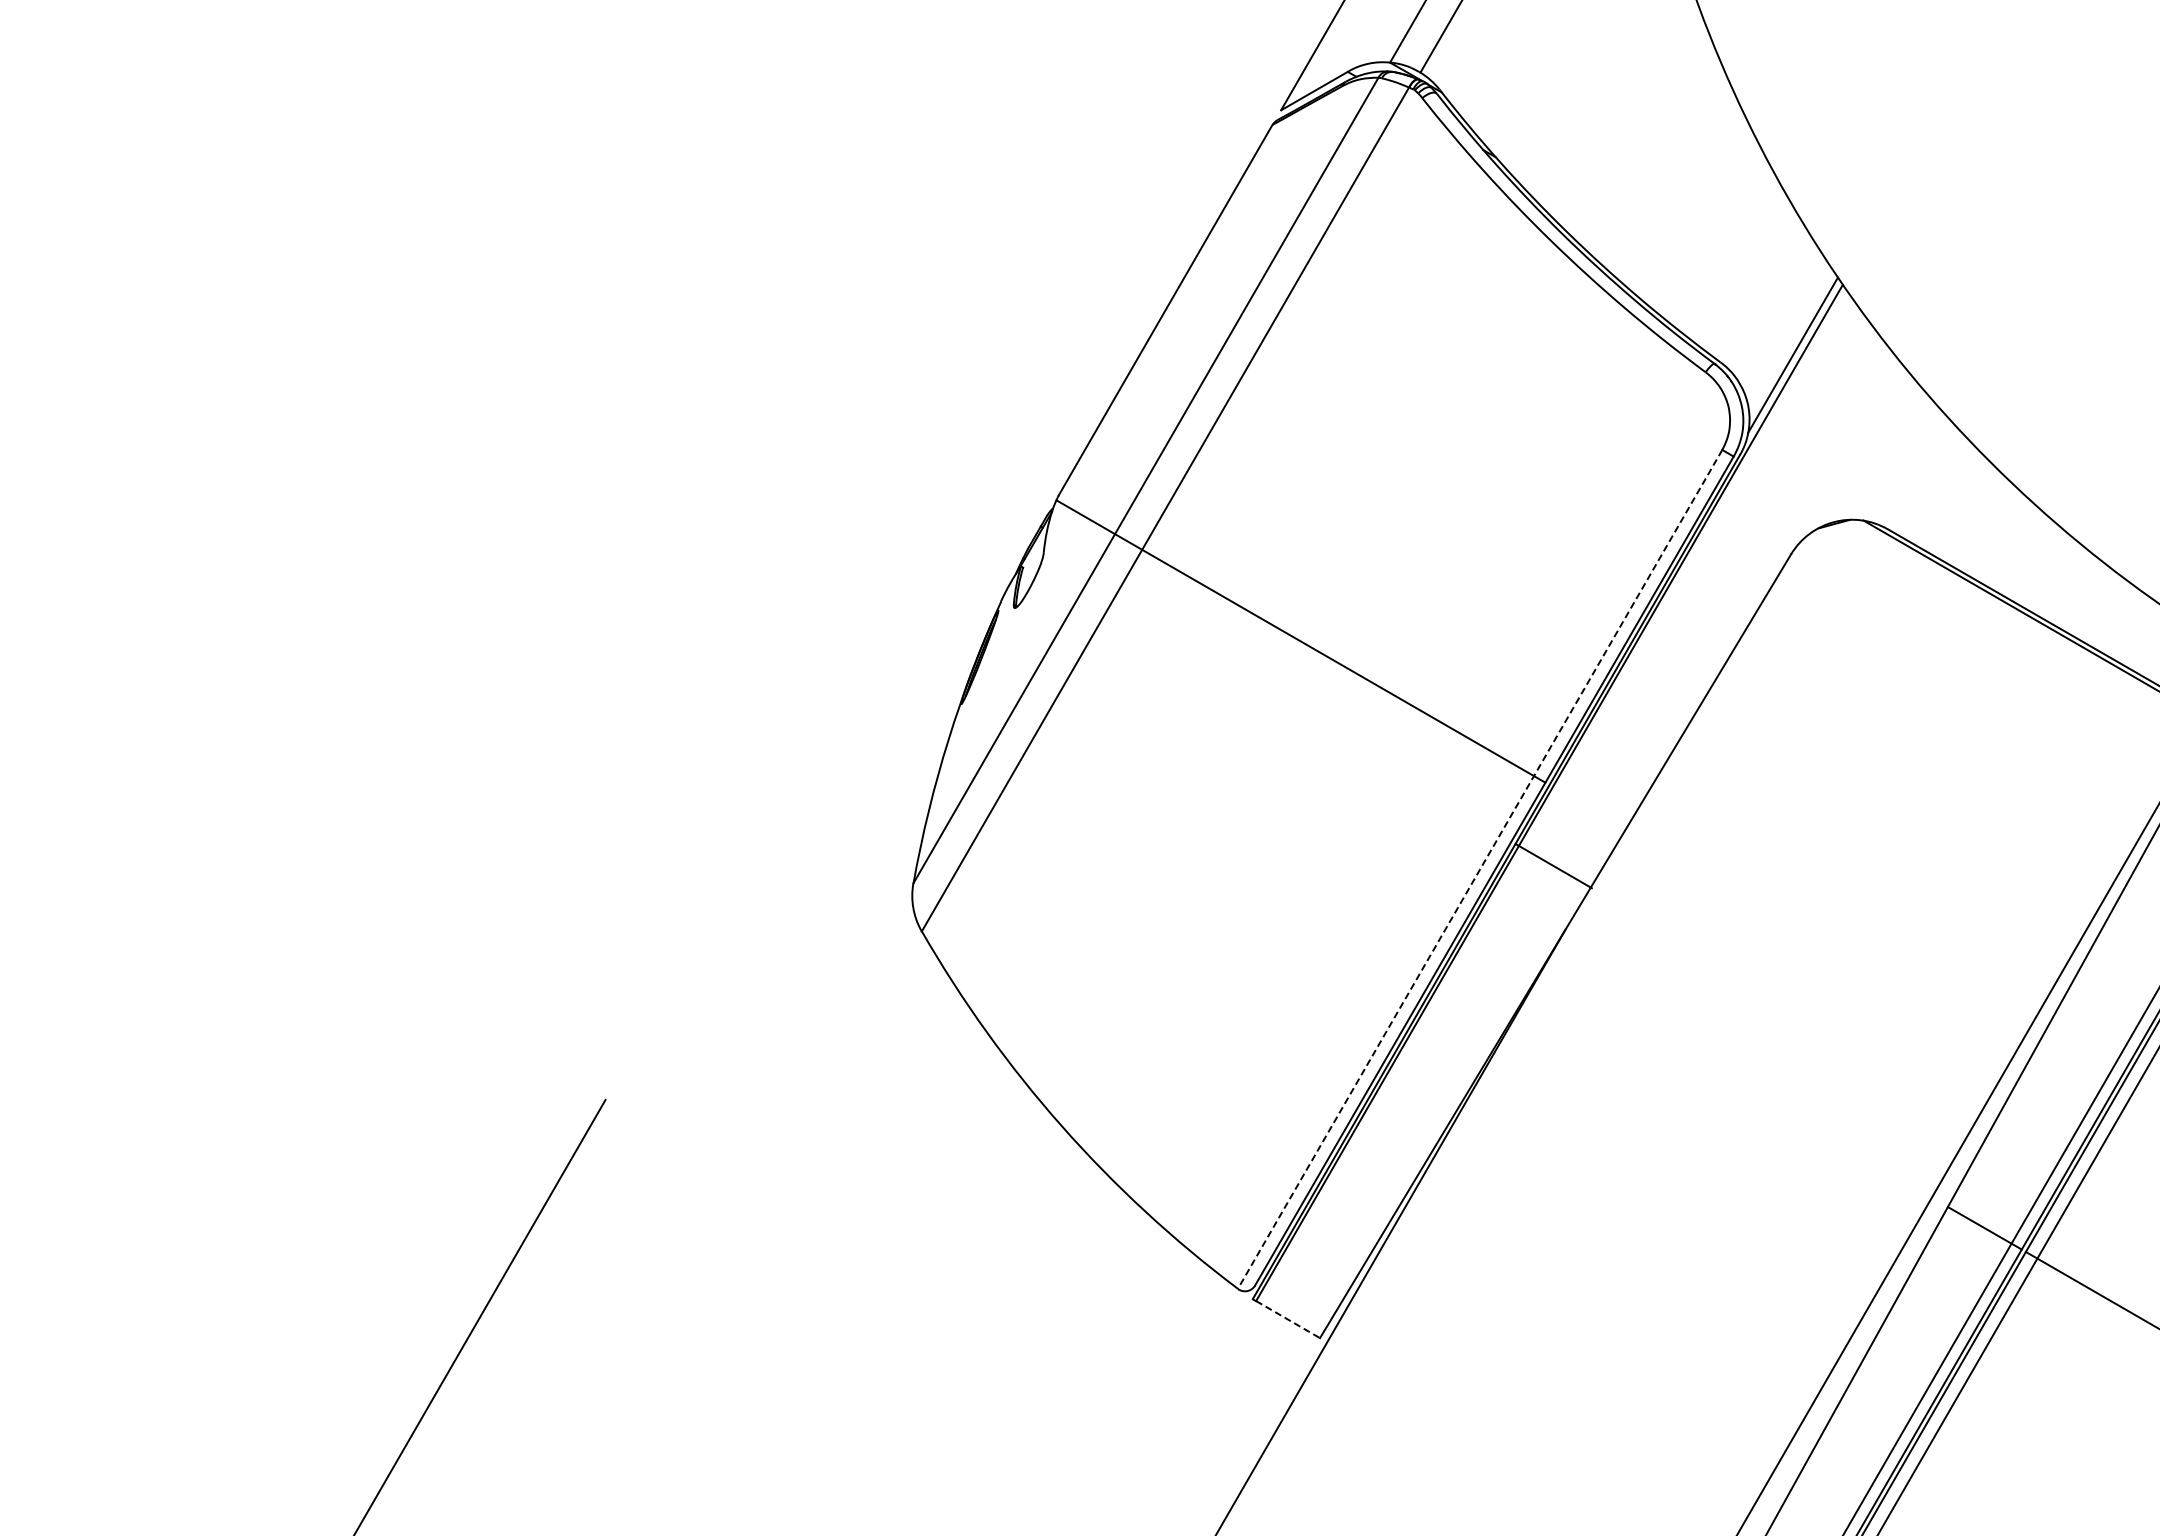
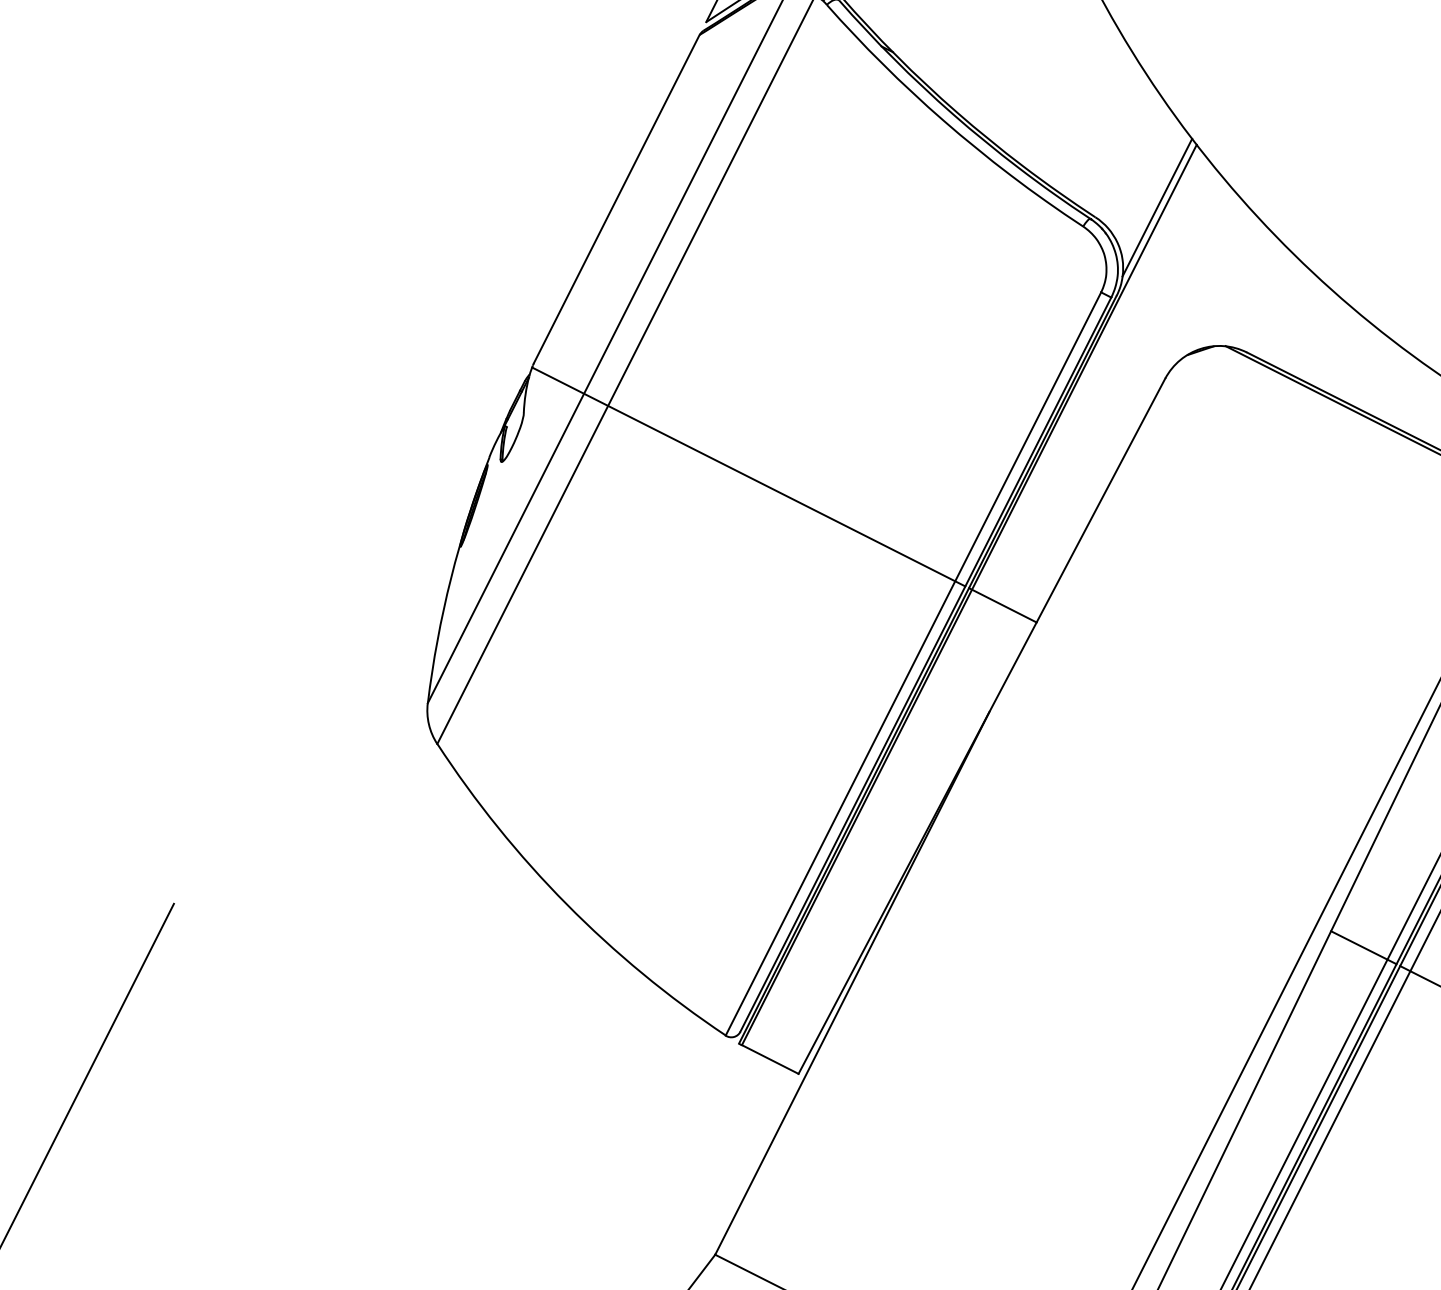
line: (1553, 866) -> (1002, 605), moved
line: (1479, 869) -> (912, 664), dashed -> solid
line: (1288, 1319) -> (770, 1059), dashed -> solid

